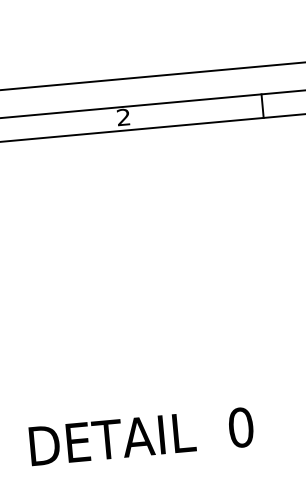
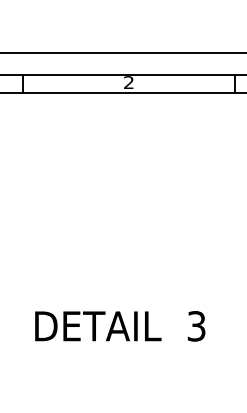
text: (240, 427) -> (196, 326), 0 -> 3

